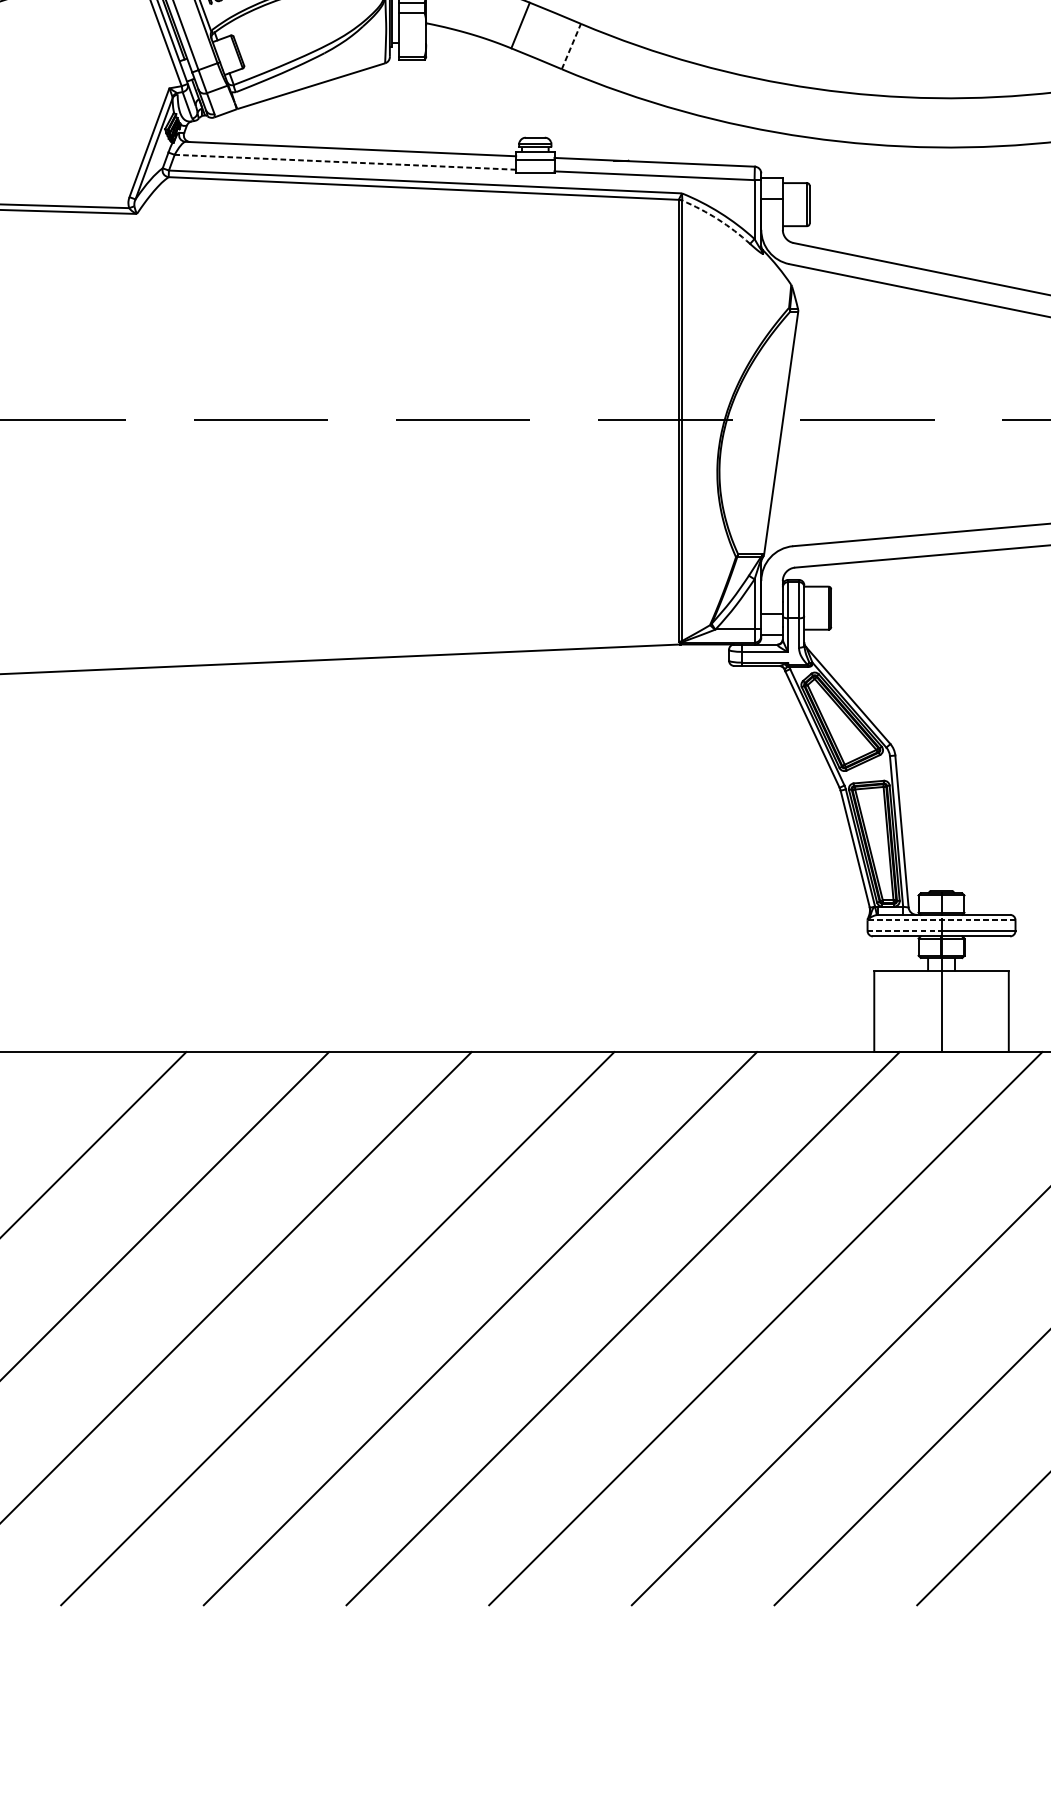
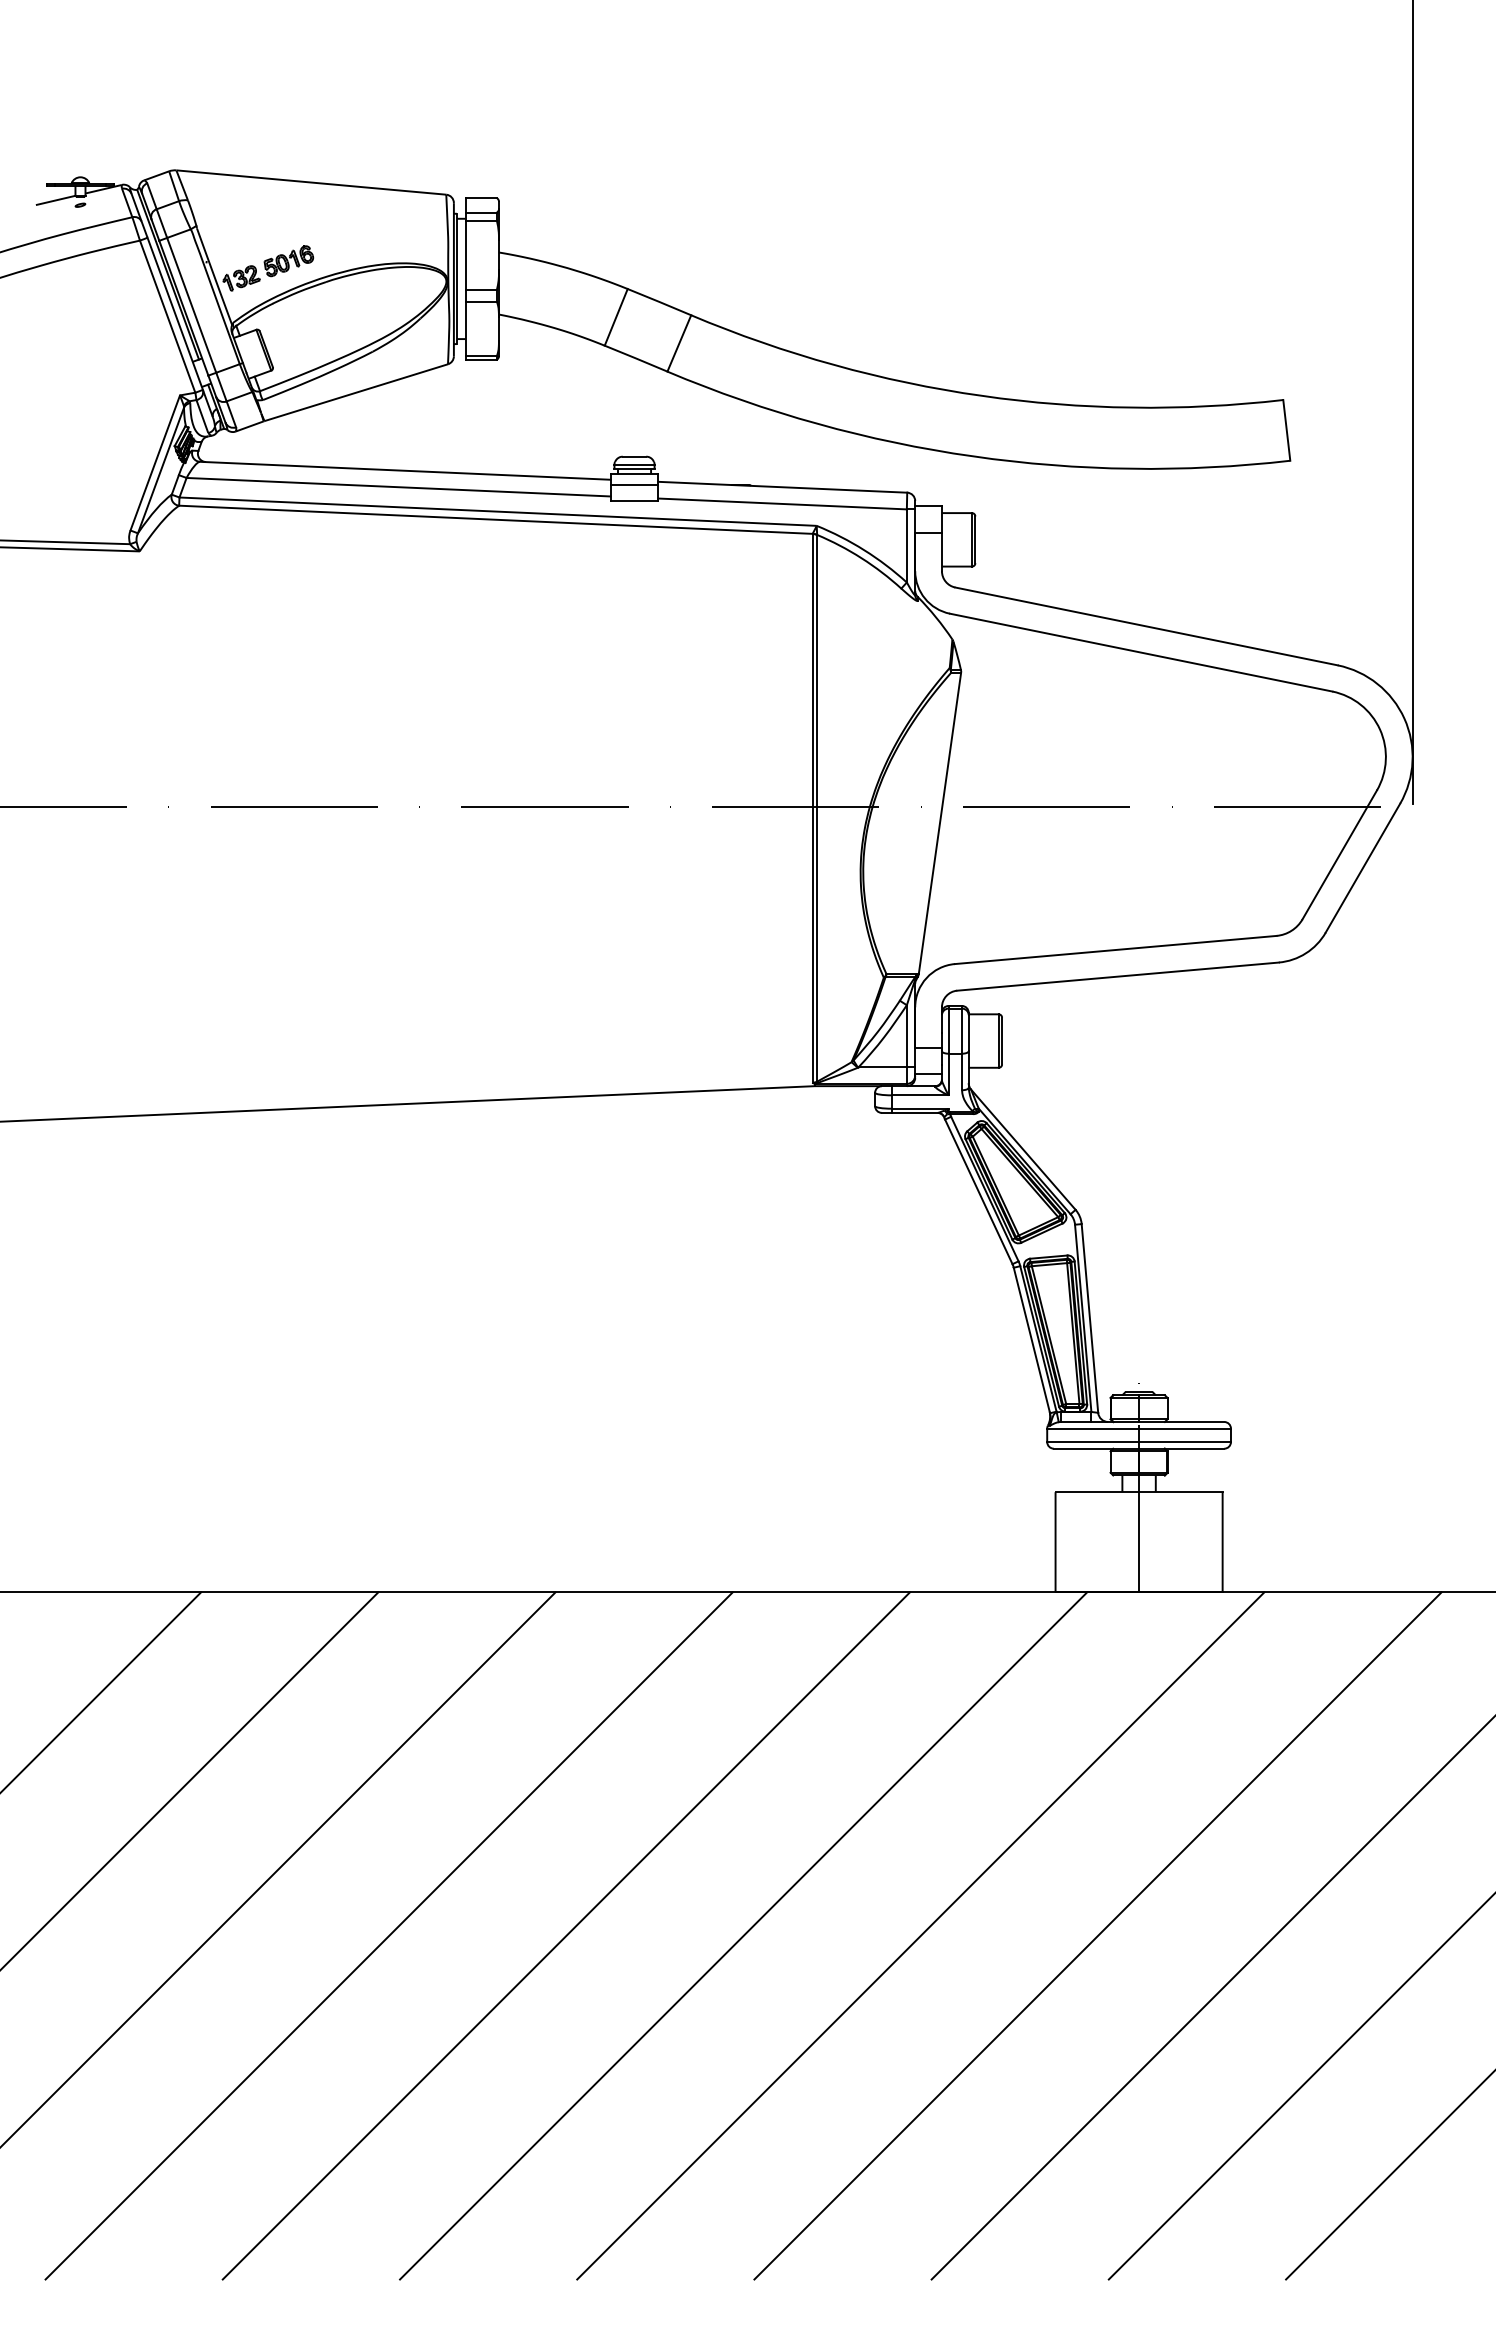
line: (571, 46) -> (679, 343), dashed -> solid
line: (345, 162) -> (398, 487), dashed -> solid
arc: (718, 219) -> (861, 558), dashed -> solid
line: (941, 920) -> (1139, 1428), dashed -> solid
line: (904, 931) -> (1093, 1442), dashed -> solid

